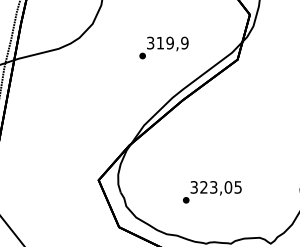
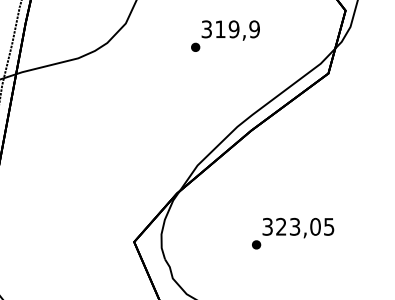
text: (163, 47) -> (224, 35), moved
text: (212, 192) -> (293, 233), moved

